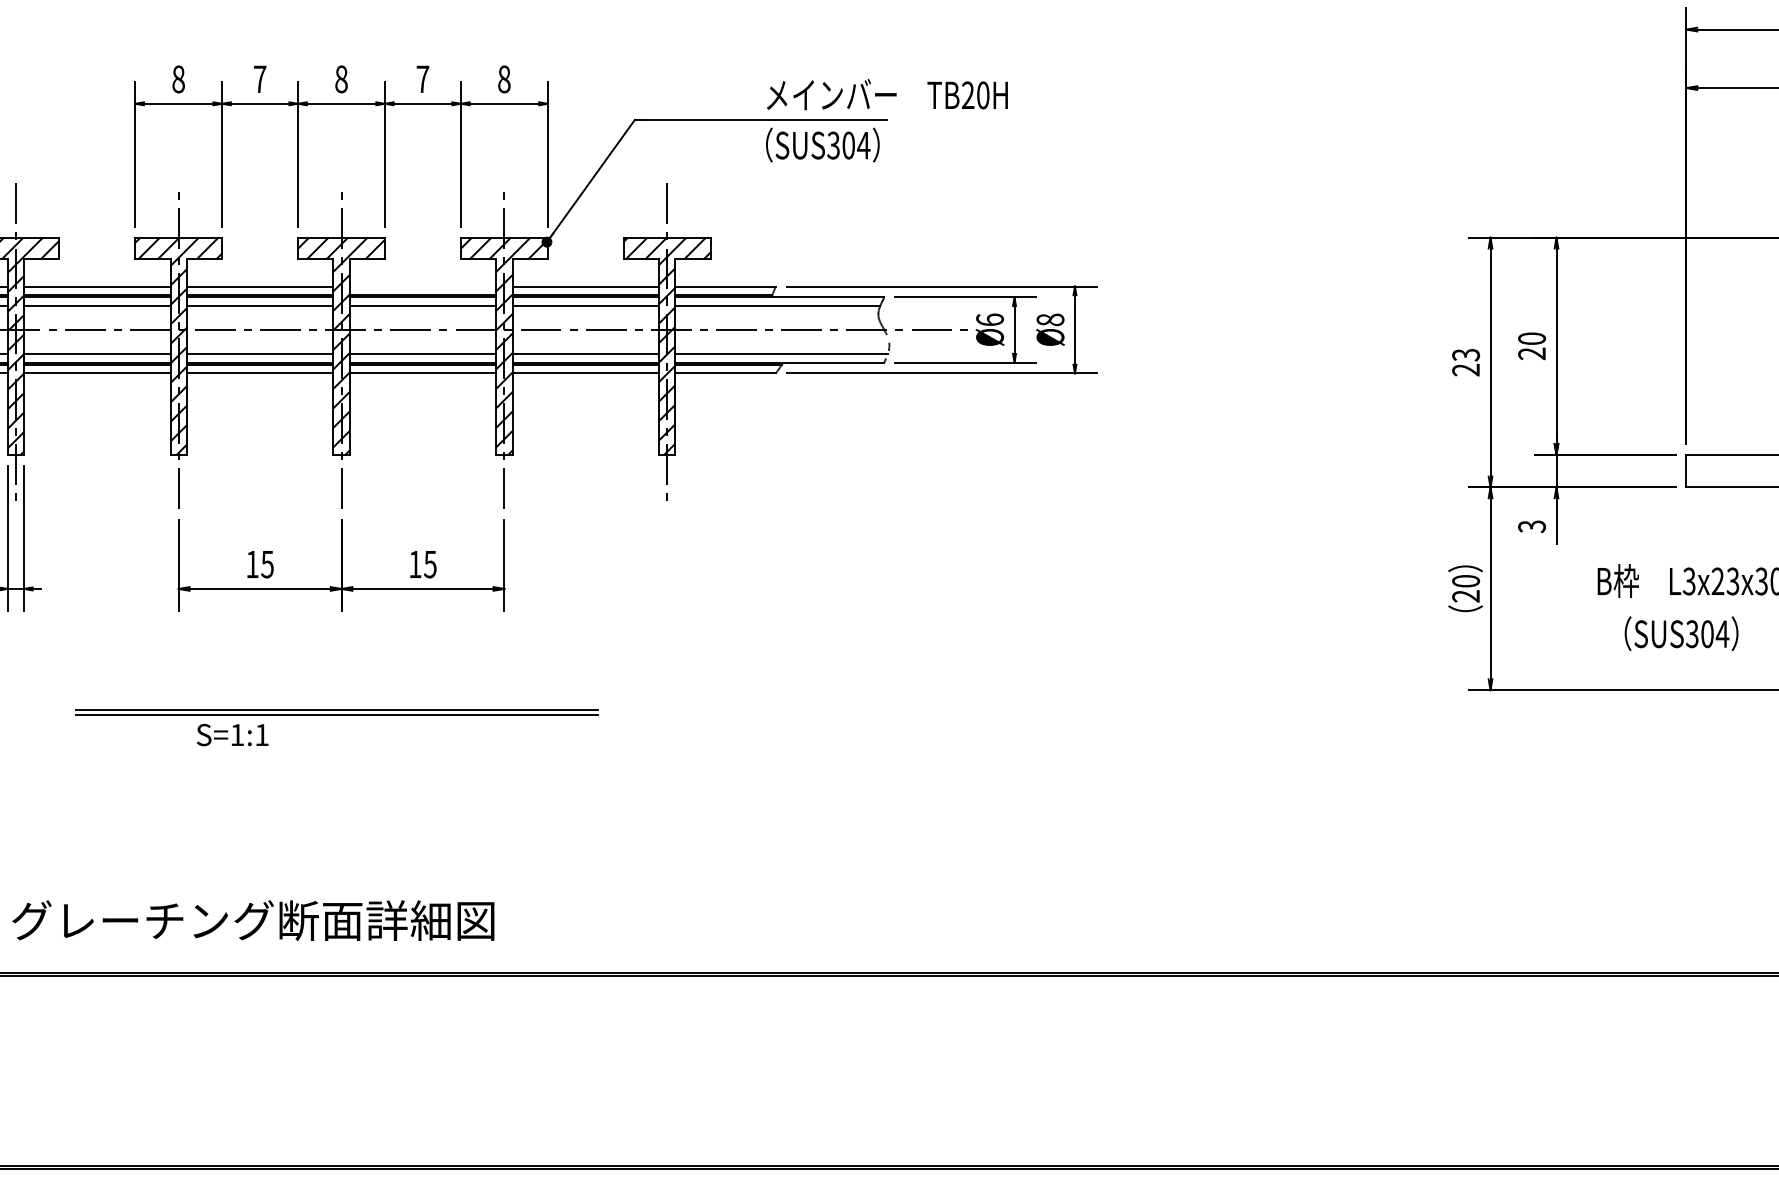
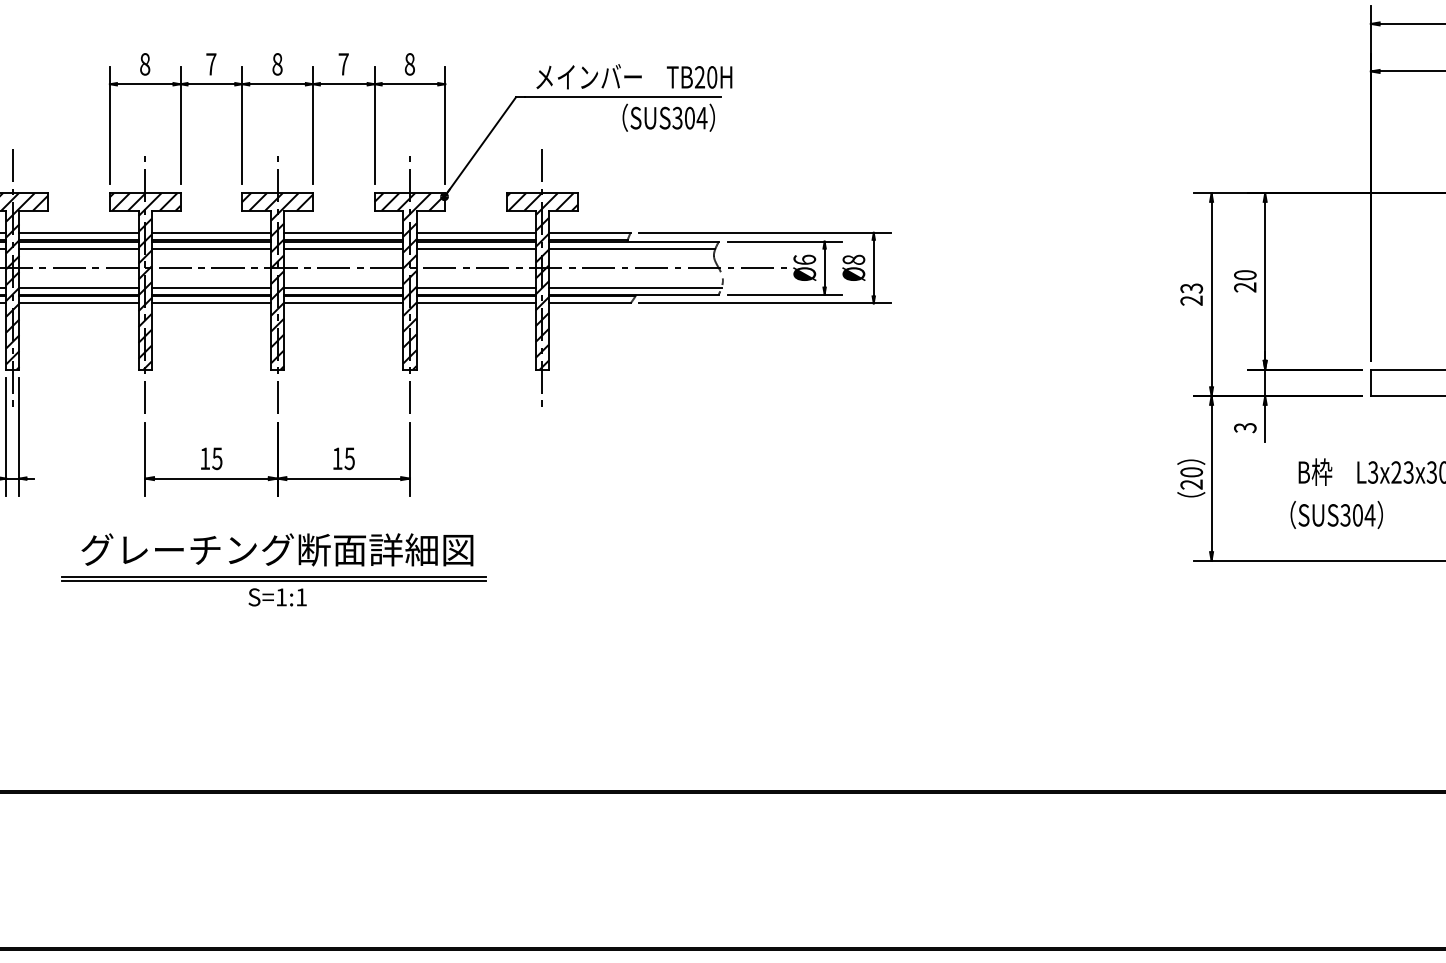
text: (887, 94) -> (634, 76), moved
line: (422, 286) -> (343, 232), added
text: (1681, 633) -> (1336, 514), moved
text: (232, 734) -> (277, 596), moved
text: (253, 920) -> (277, 549), moved

